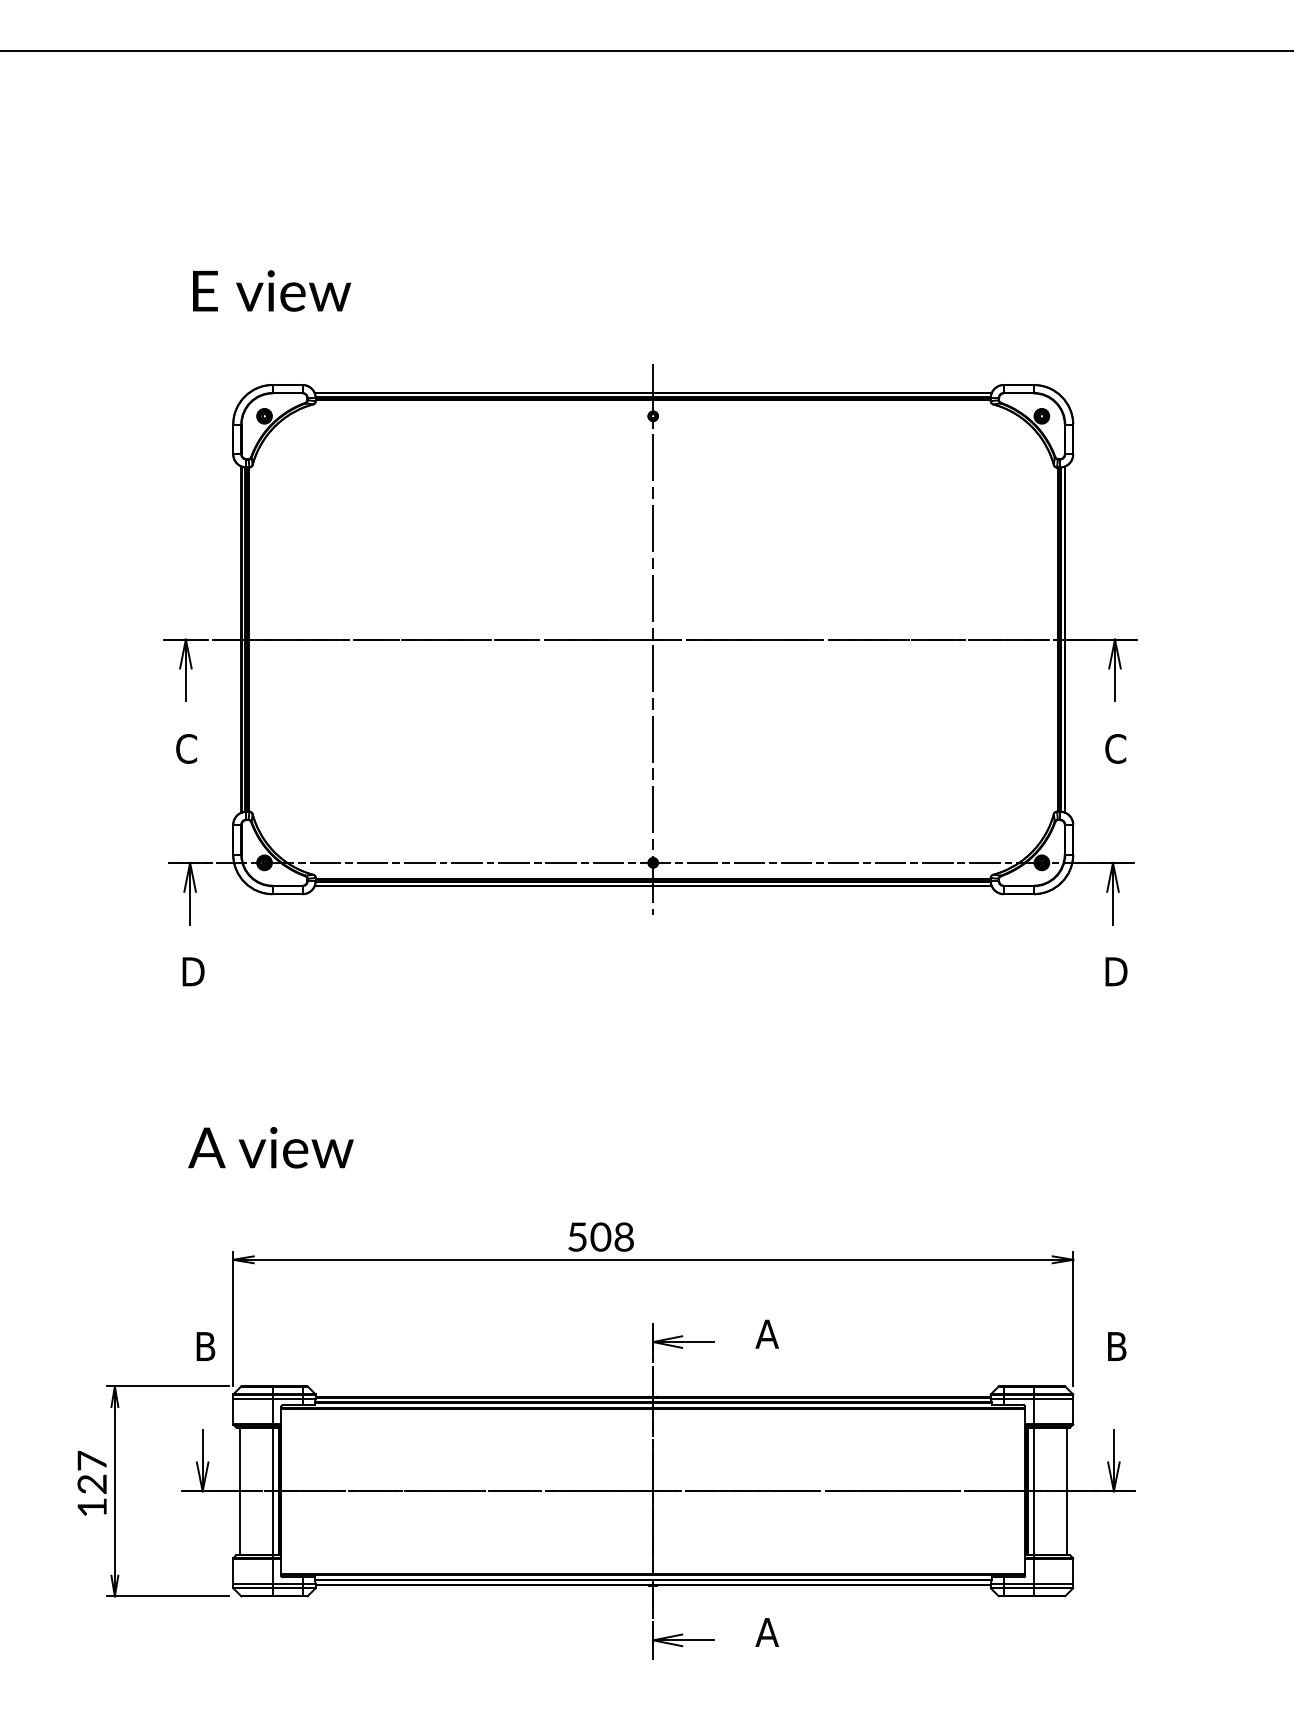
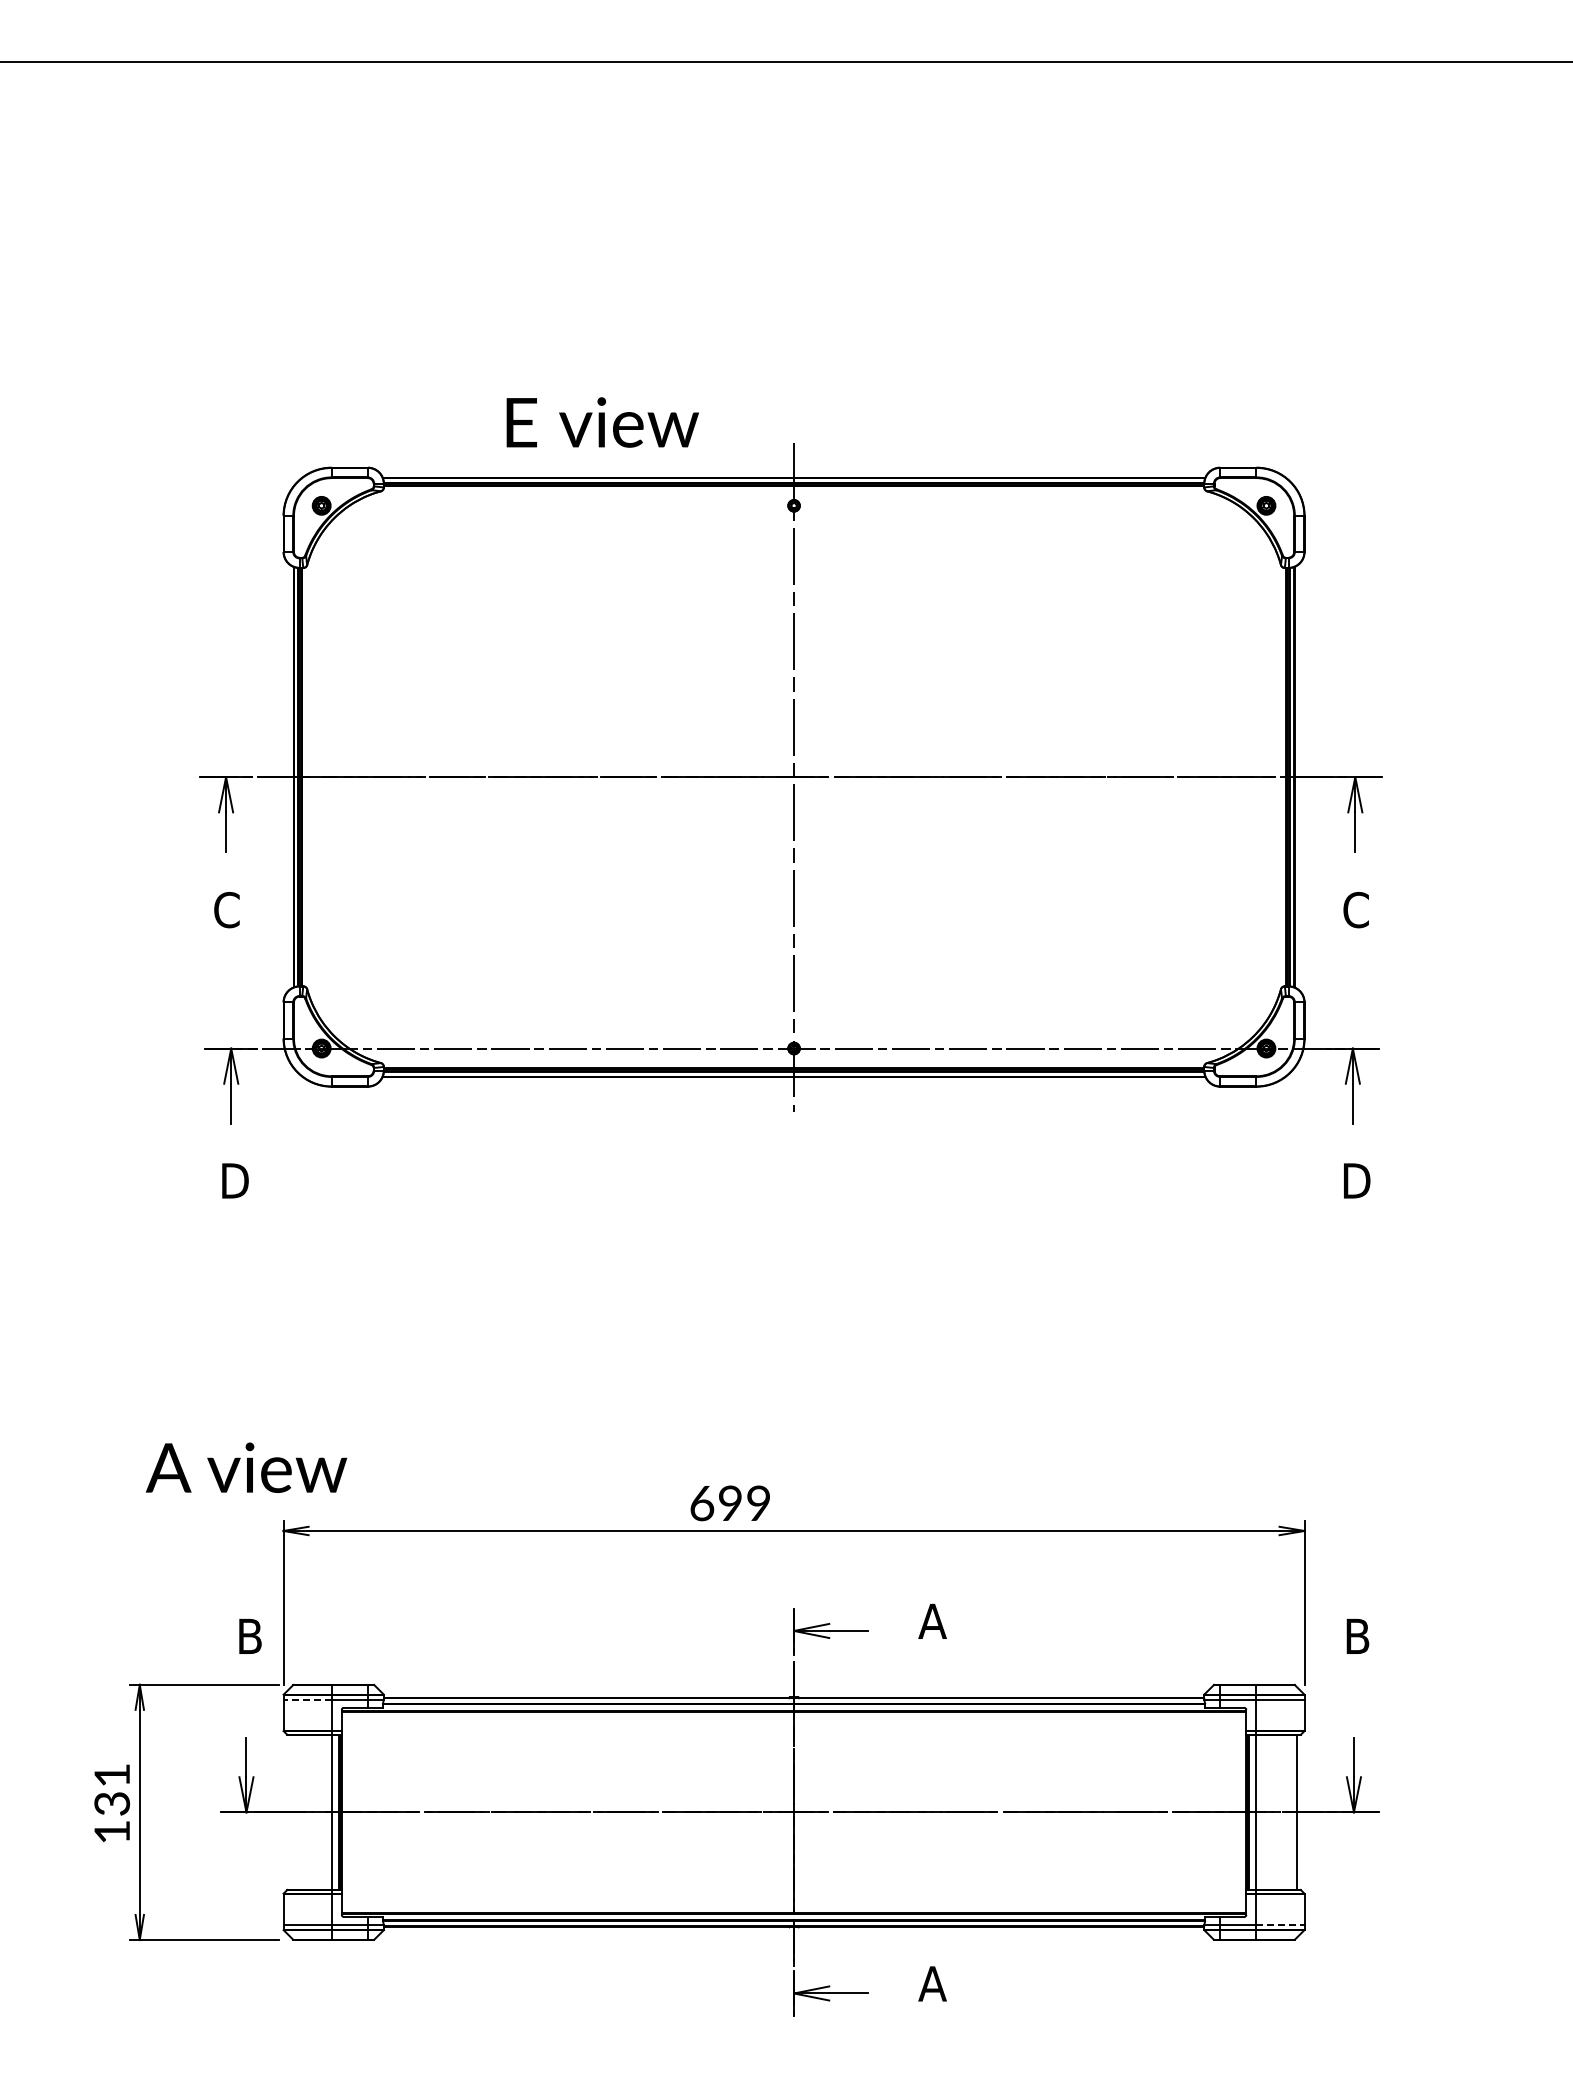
text: (271, 290) -> (602, 422), moved
text: (270, 1147) -> (246, 1467), moved
text: (600, 1237) -> (730, 1503), 508 -> 699
line: (252, 1398) -> (307, 1699), solid -> dashed
text: (92, 1472) -> (112, 1789), 127 -> 131
line: (239, 1491) -> (291, 1812), removed
line: (1054, 1583) -> (1281, 1924), solid -> dashed

